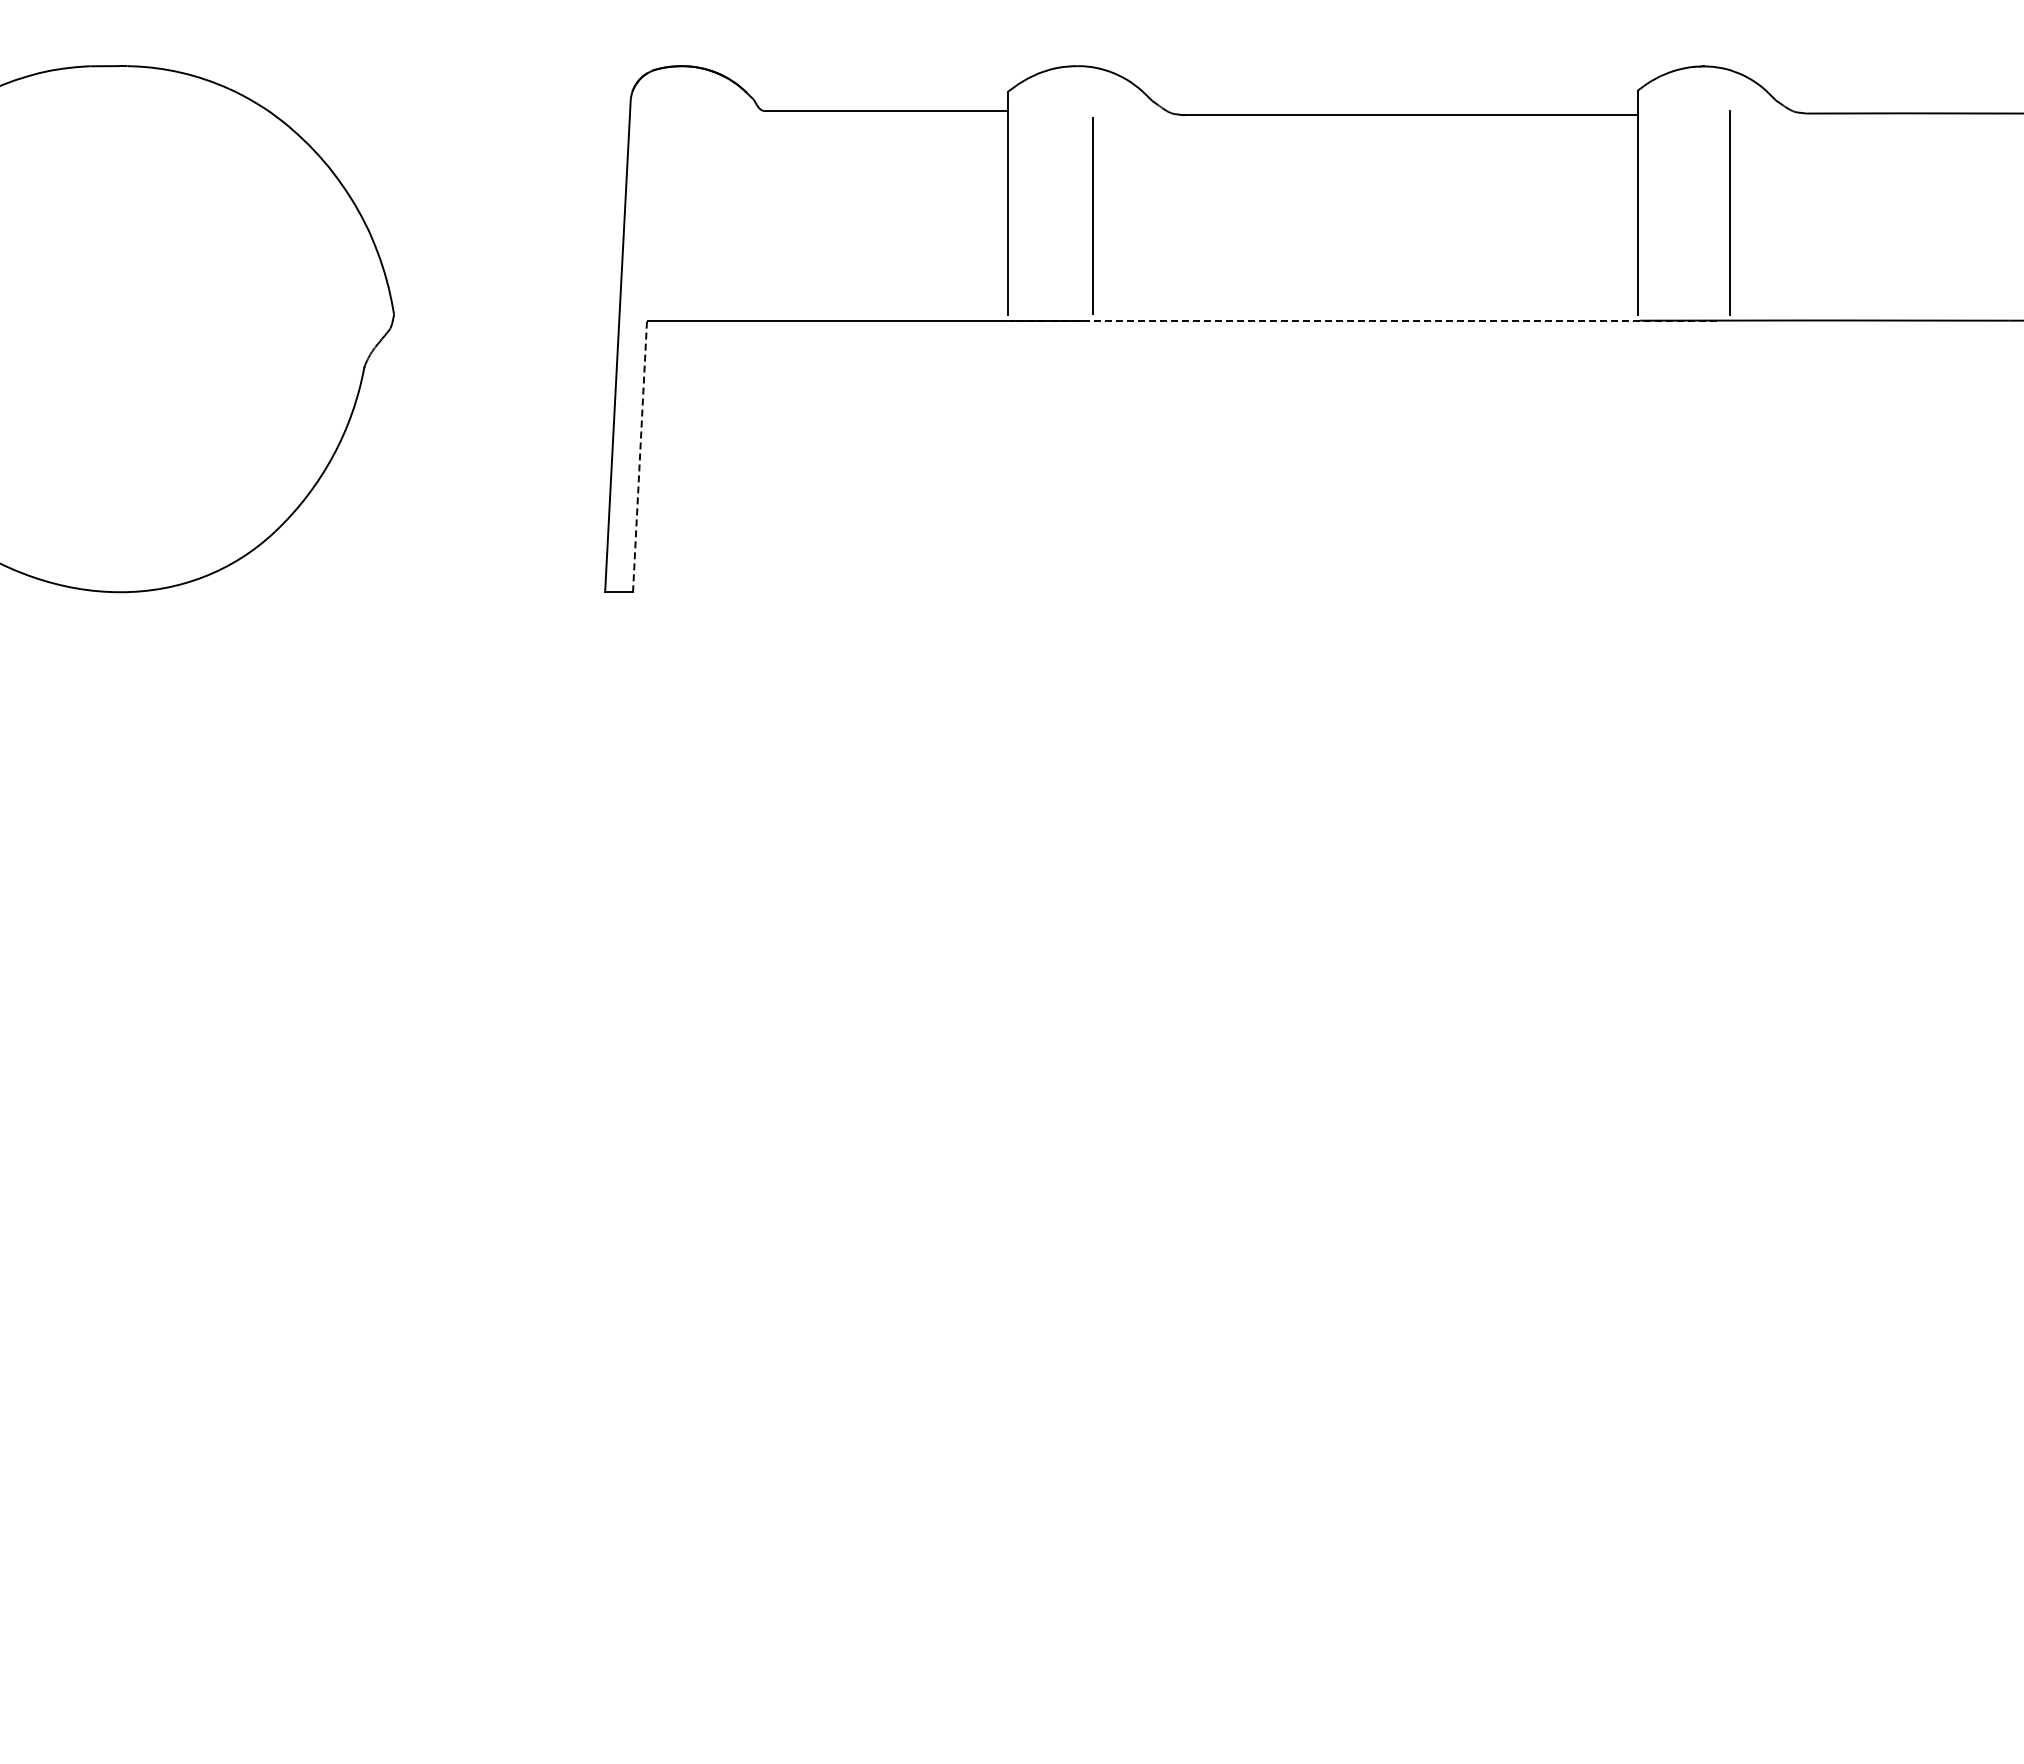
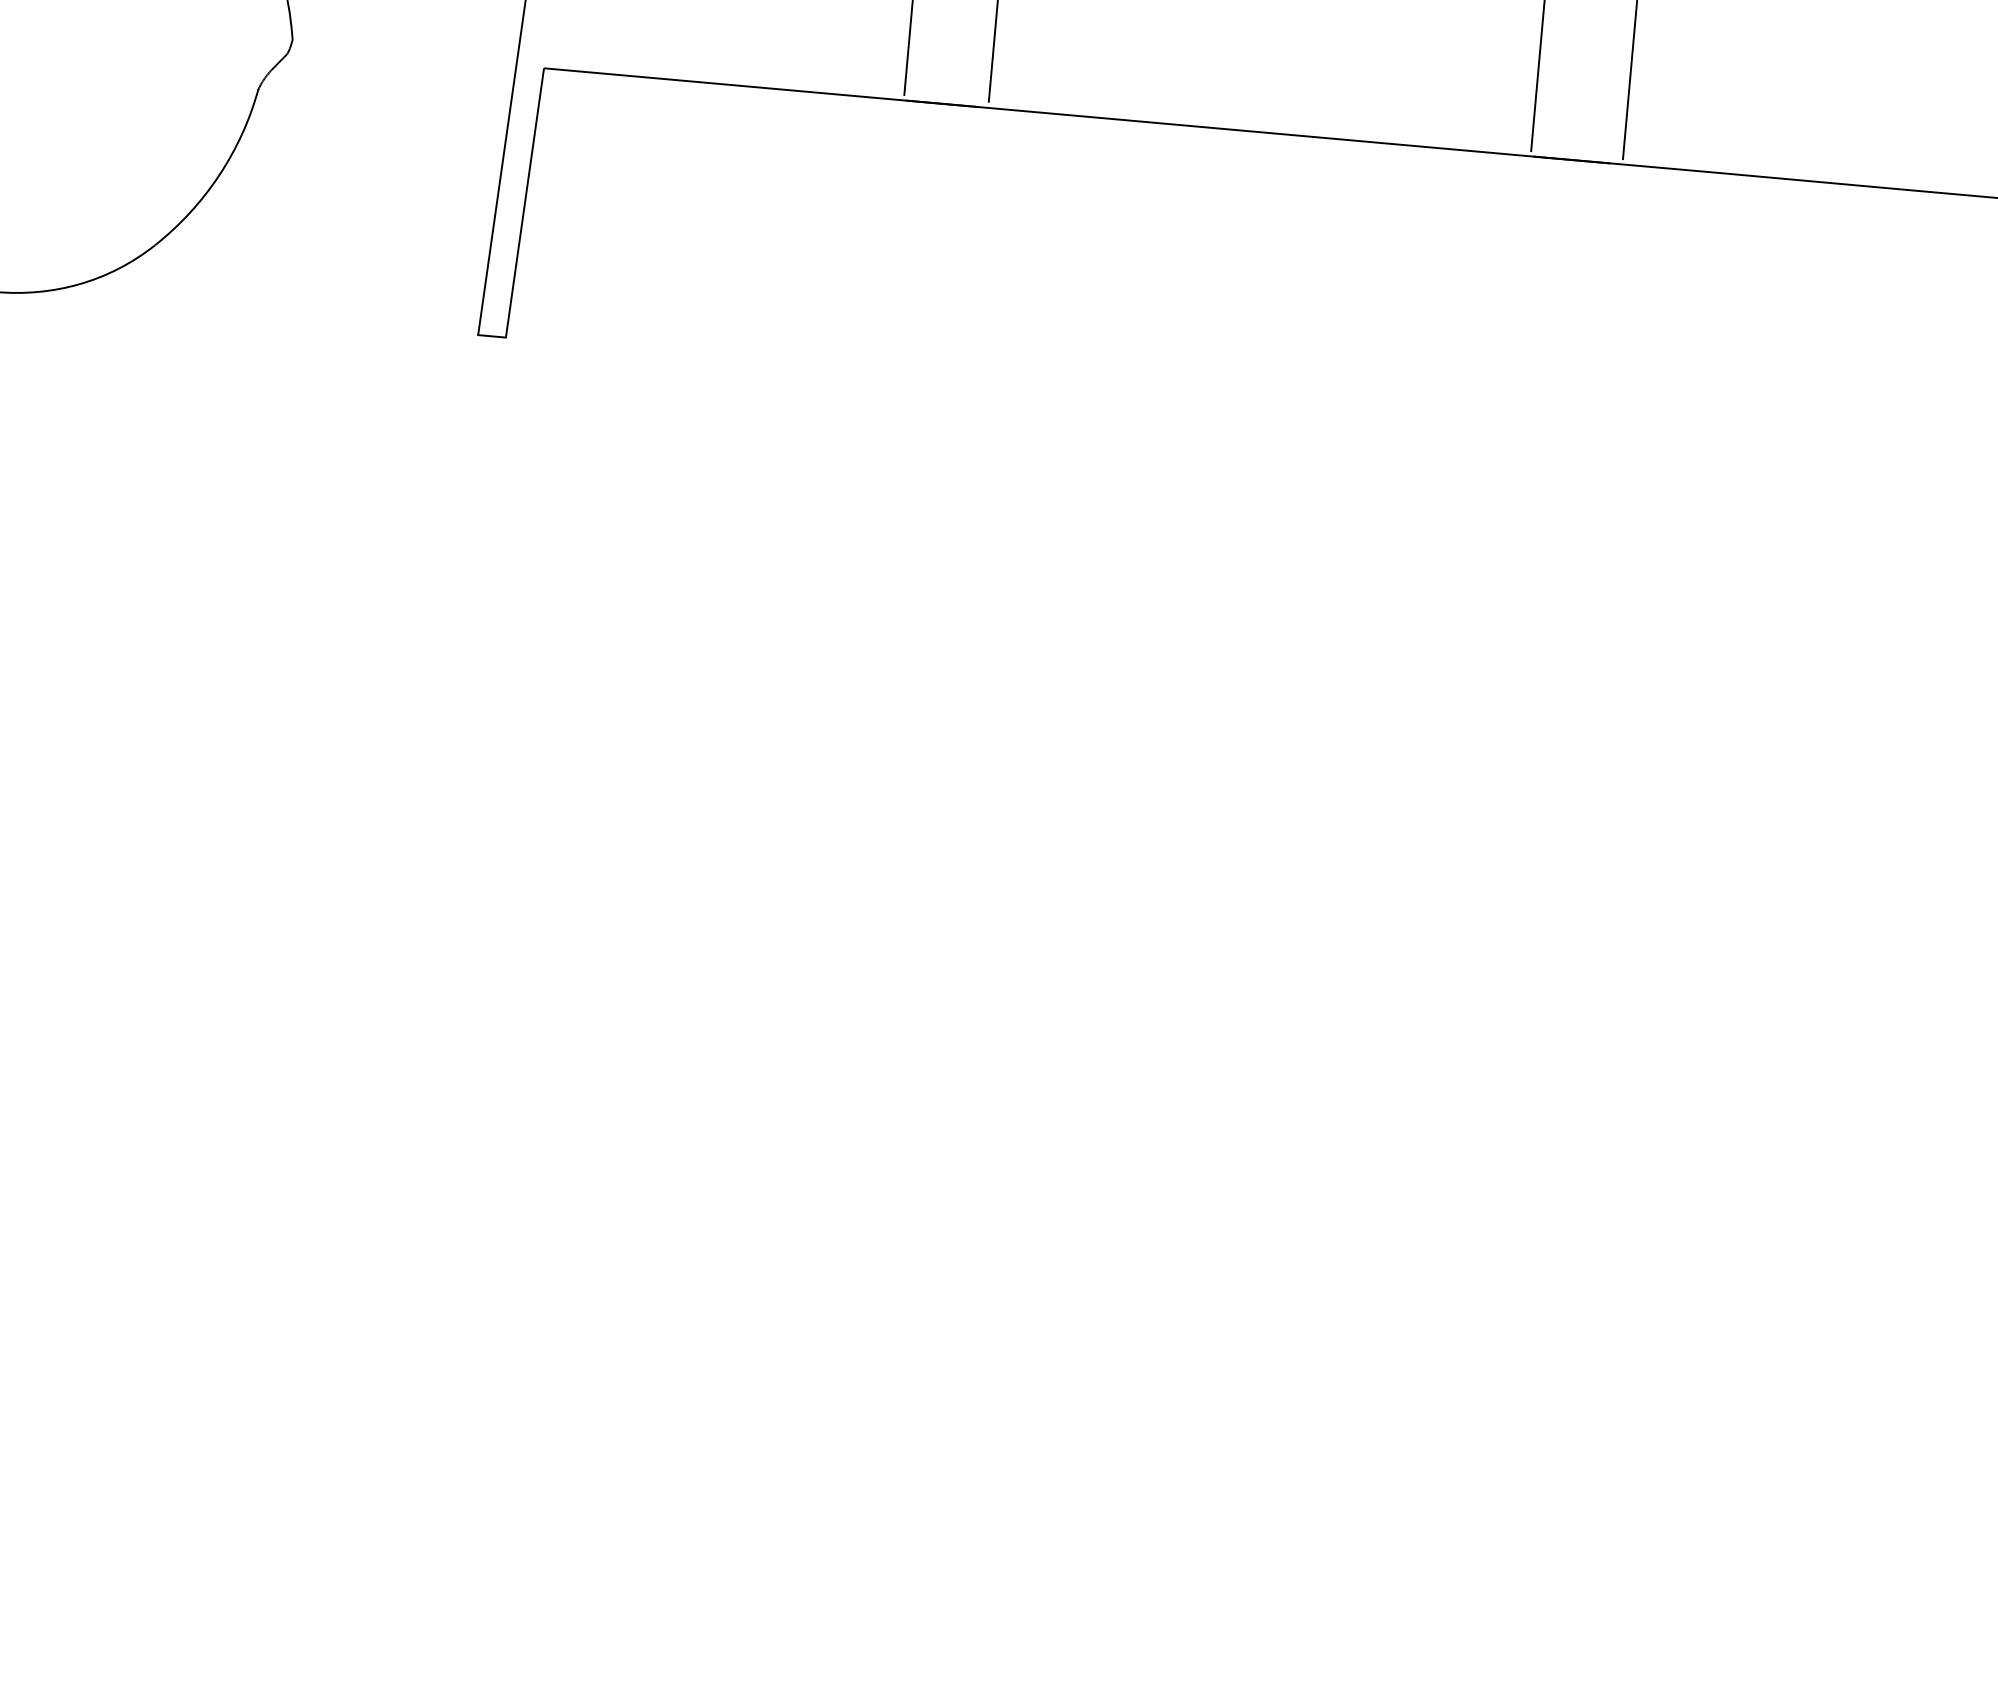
line: (1363, 320) -> (1257, 131), dashed -> solid
line: (640, 456) -> (525, 203), dashed -> solid

